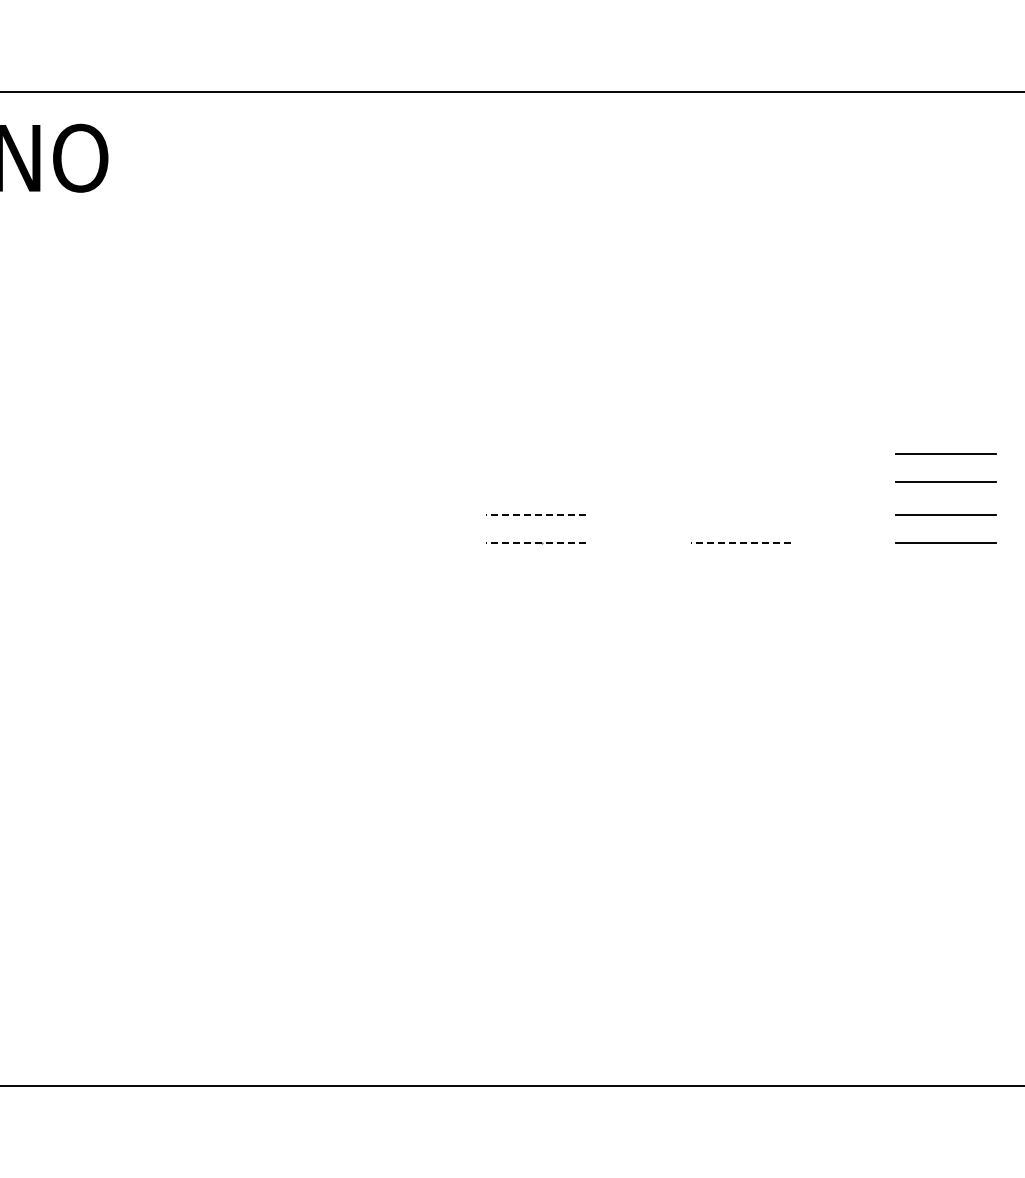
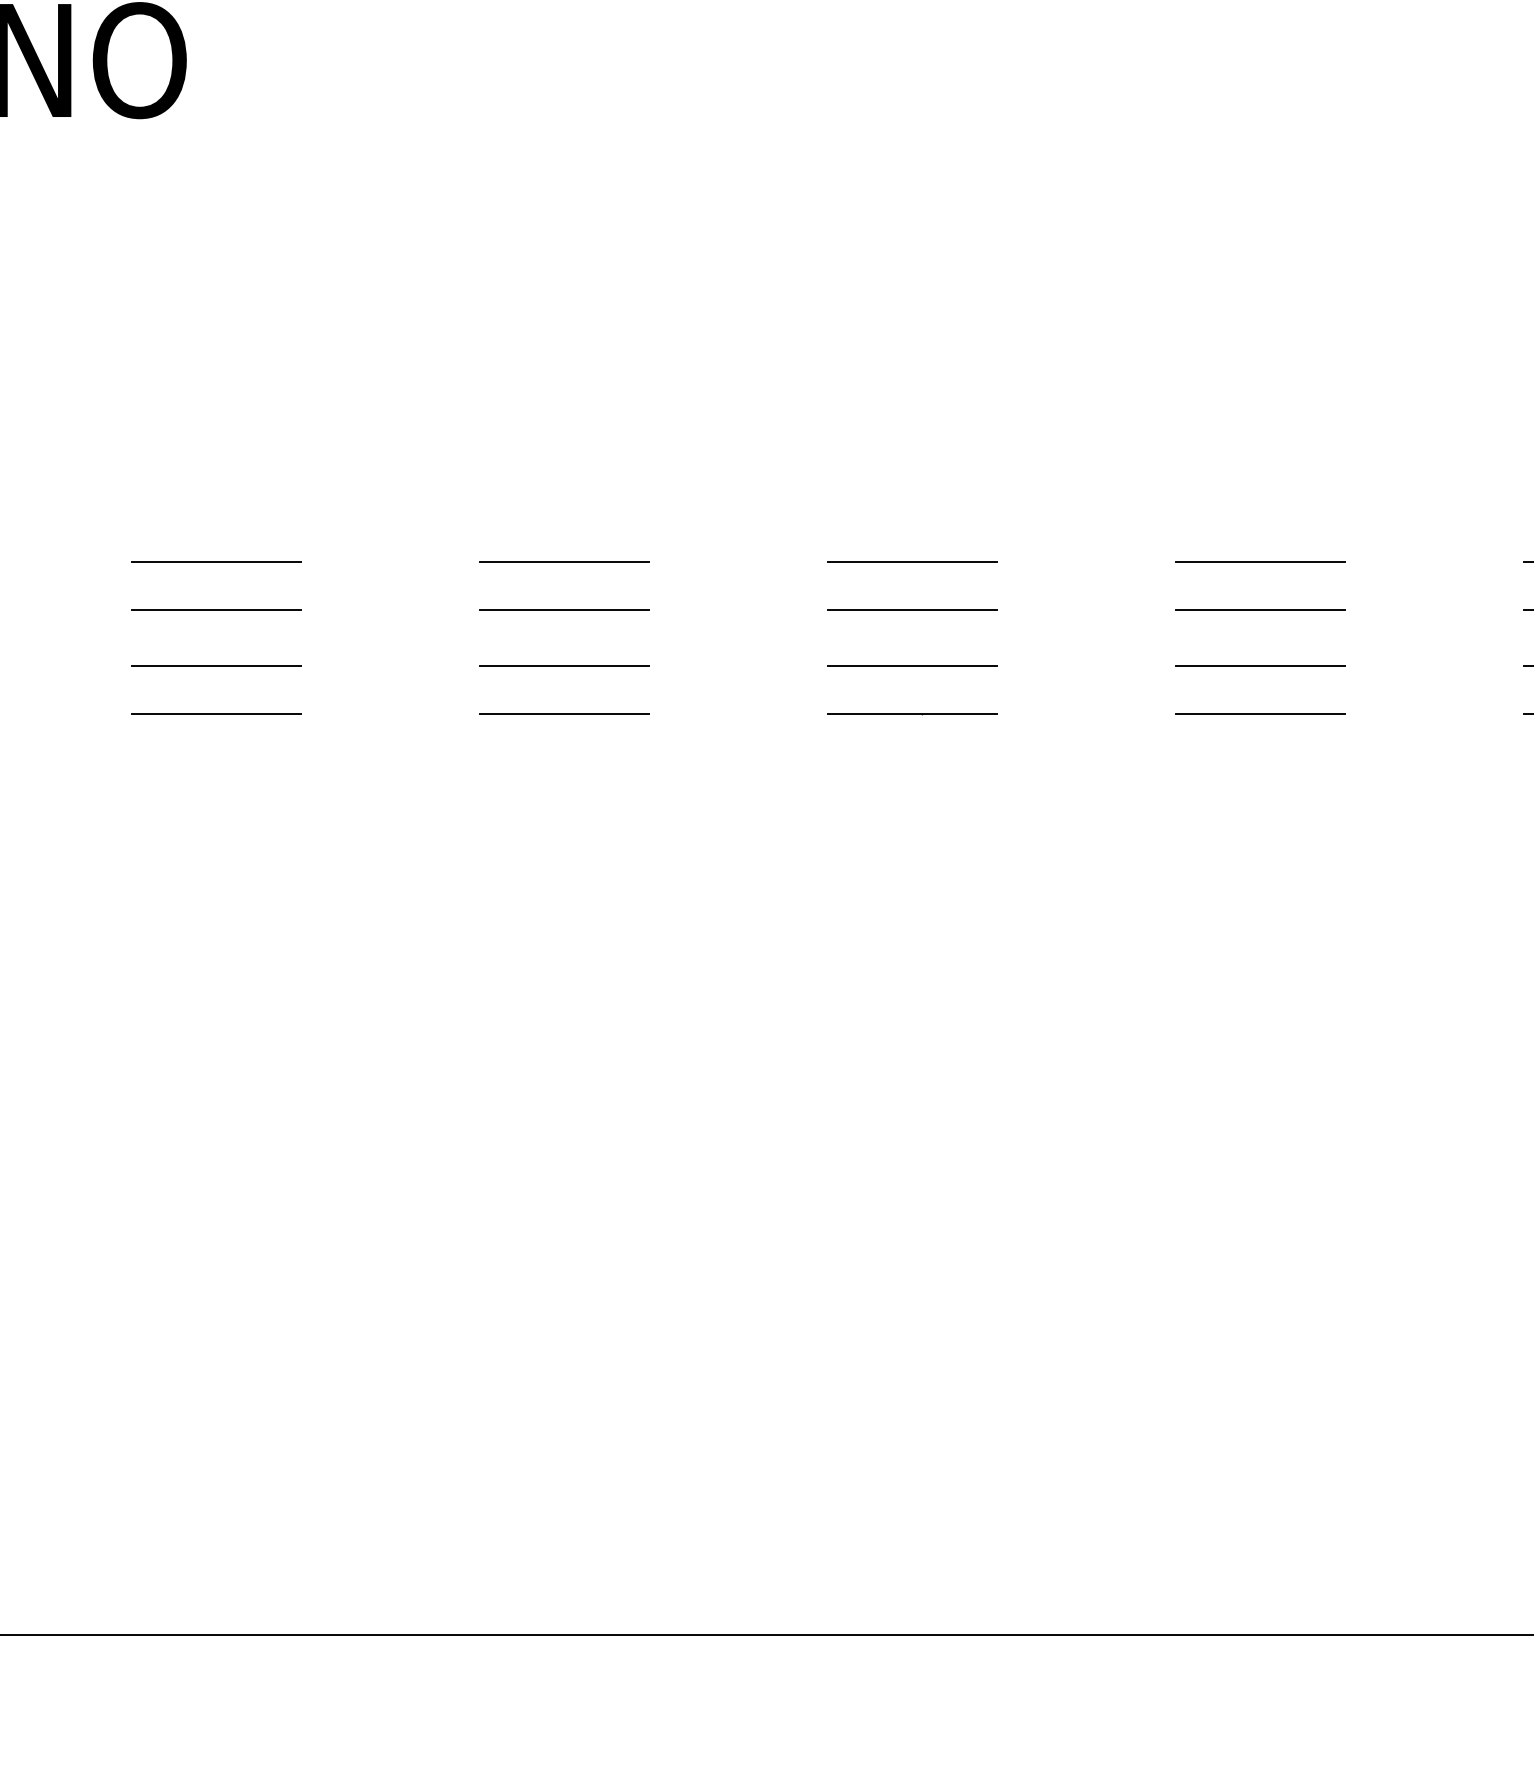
line: (125, 453) -> (215, 561), added
line: (330, 453) -> (563, 561), added
line: (536, 453) -> (913, 561), added
line: (741, 453) -> (1260, 561), added
line: (125, 481) -> (215, 608), added
line: (330, 481) -> (563, 608), added
line: (536, 481) -> (913, 608), added
line: (741, 481) -> (1260, 608), added
line: (125, 515) -> (215, 666), added
line: (330, 515) -> (563, 666), added
line: (536, 515) -> (913, 666), dashed -> solid
line: (741, 515) -> (1260, 666), added
line: (125, 542) -> (215, 712), added
line: (330, 543) -> (563, 714), added
line: (536, 543) -> (913, 714), dashed -> solid
line: (741, 543) -> (1260, 714), dashed -> solid

